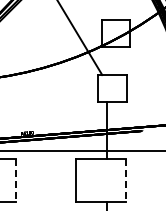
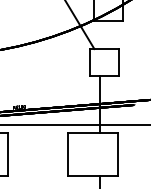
line: (16, 181) -> (8, 155), dashed -> solid
line: (125, 181) -> (117, 155), dashed -> solid

